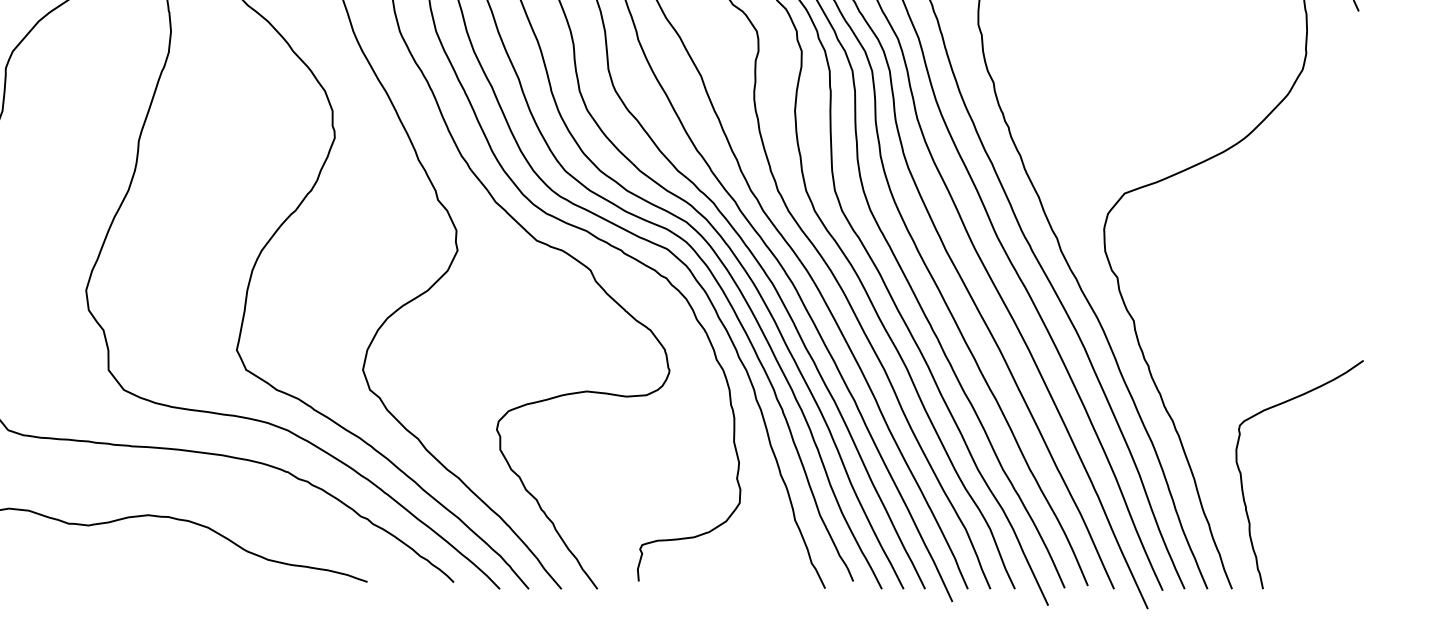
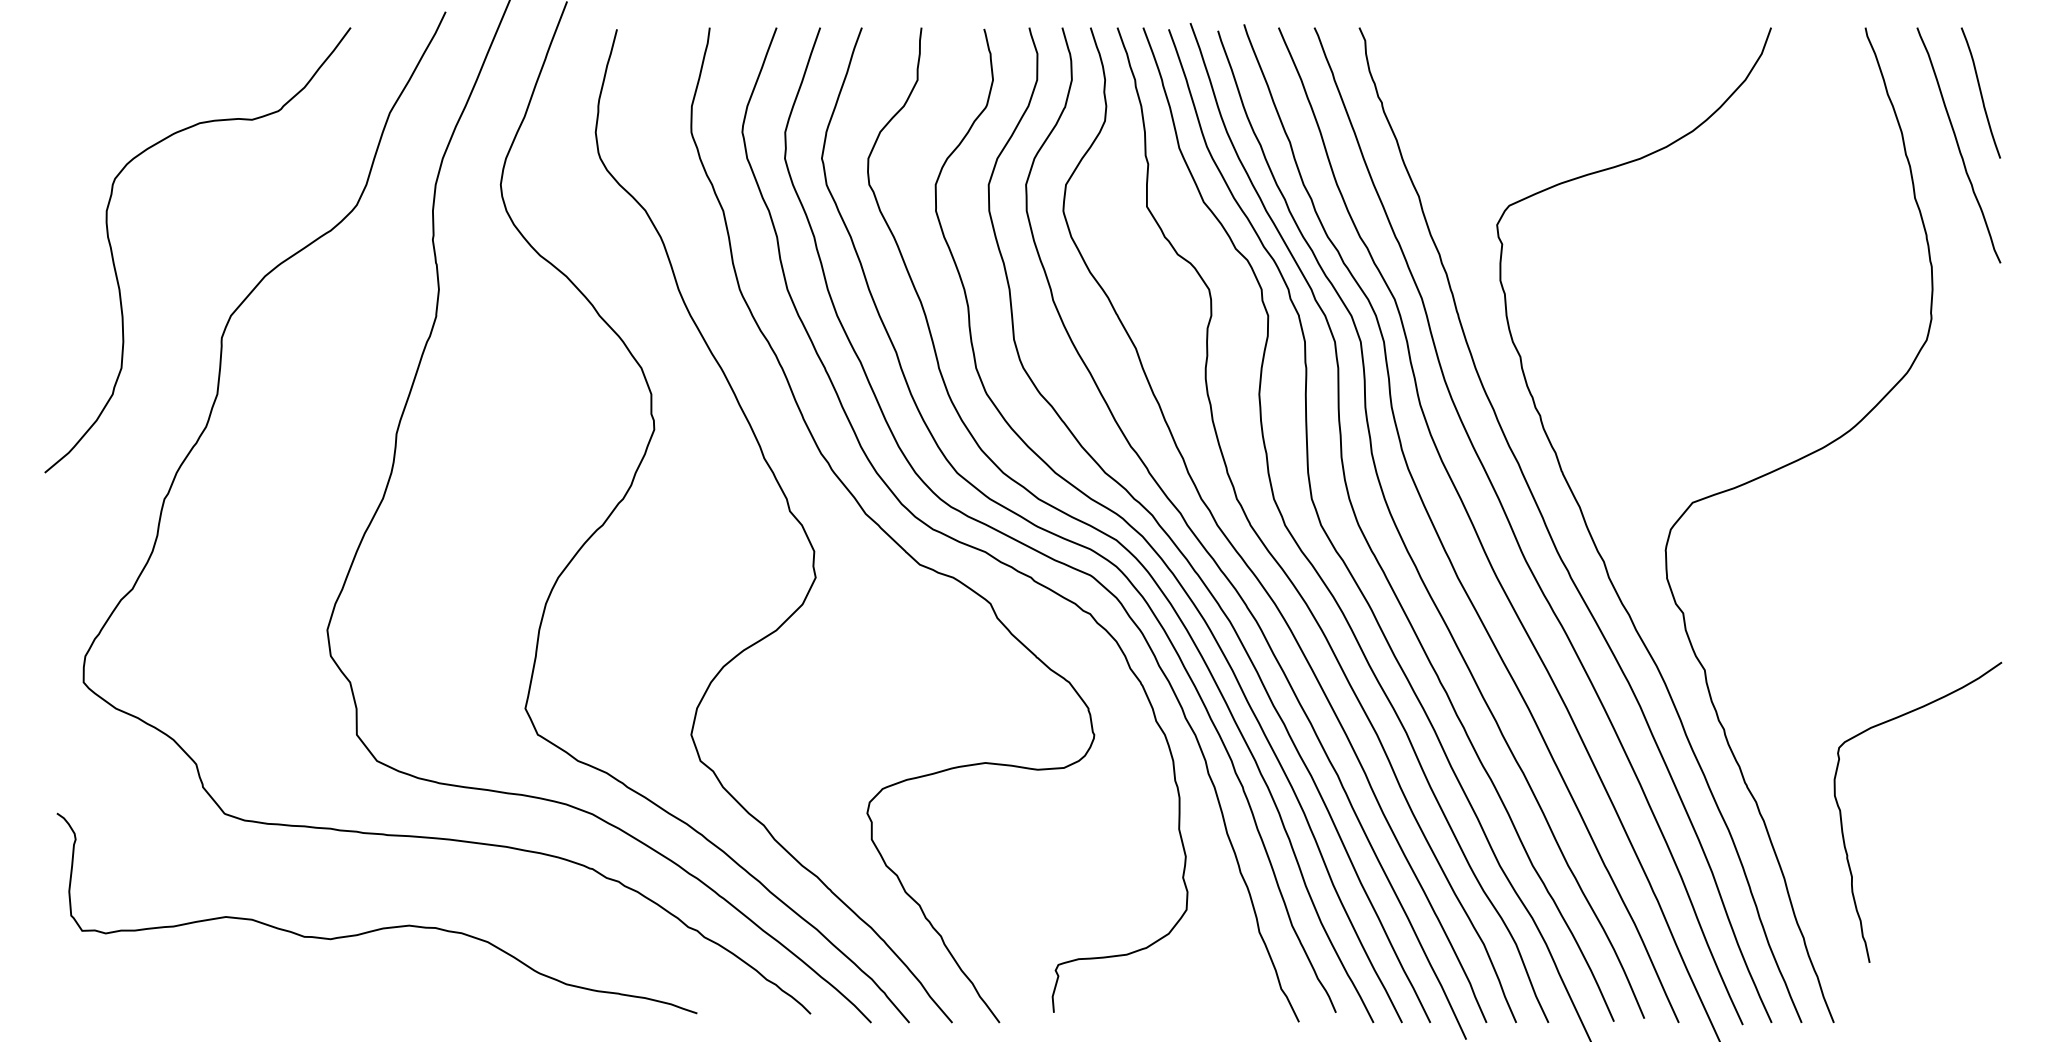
curve: (1242, 481) -> (1842, 821), moved

